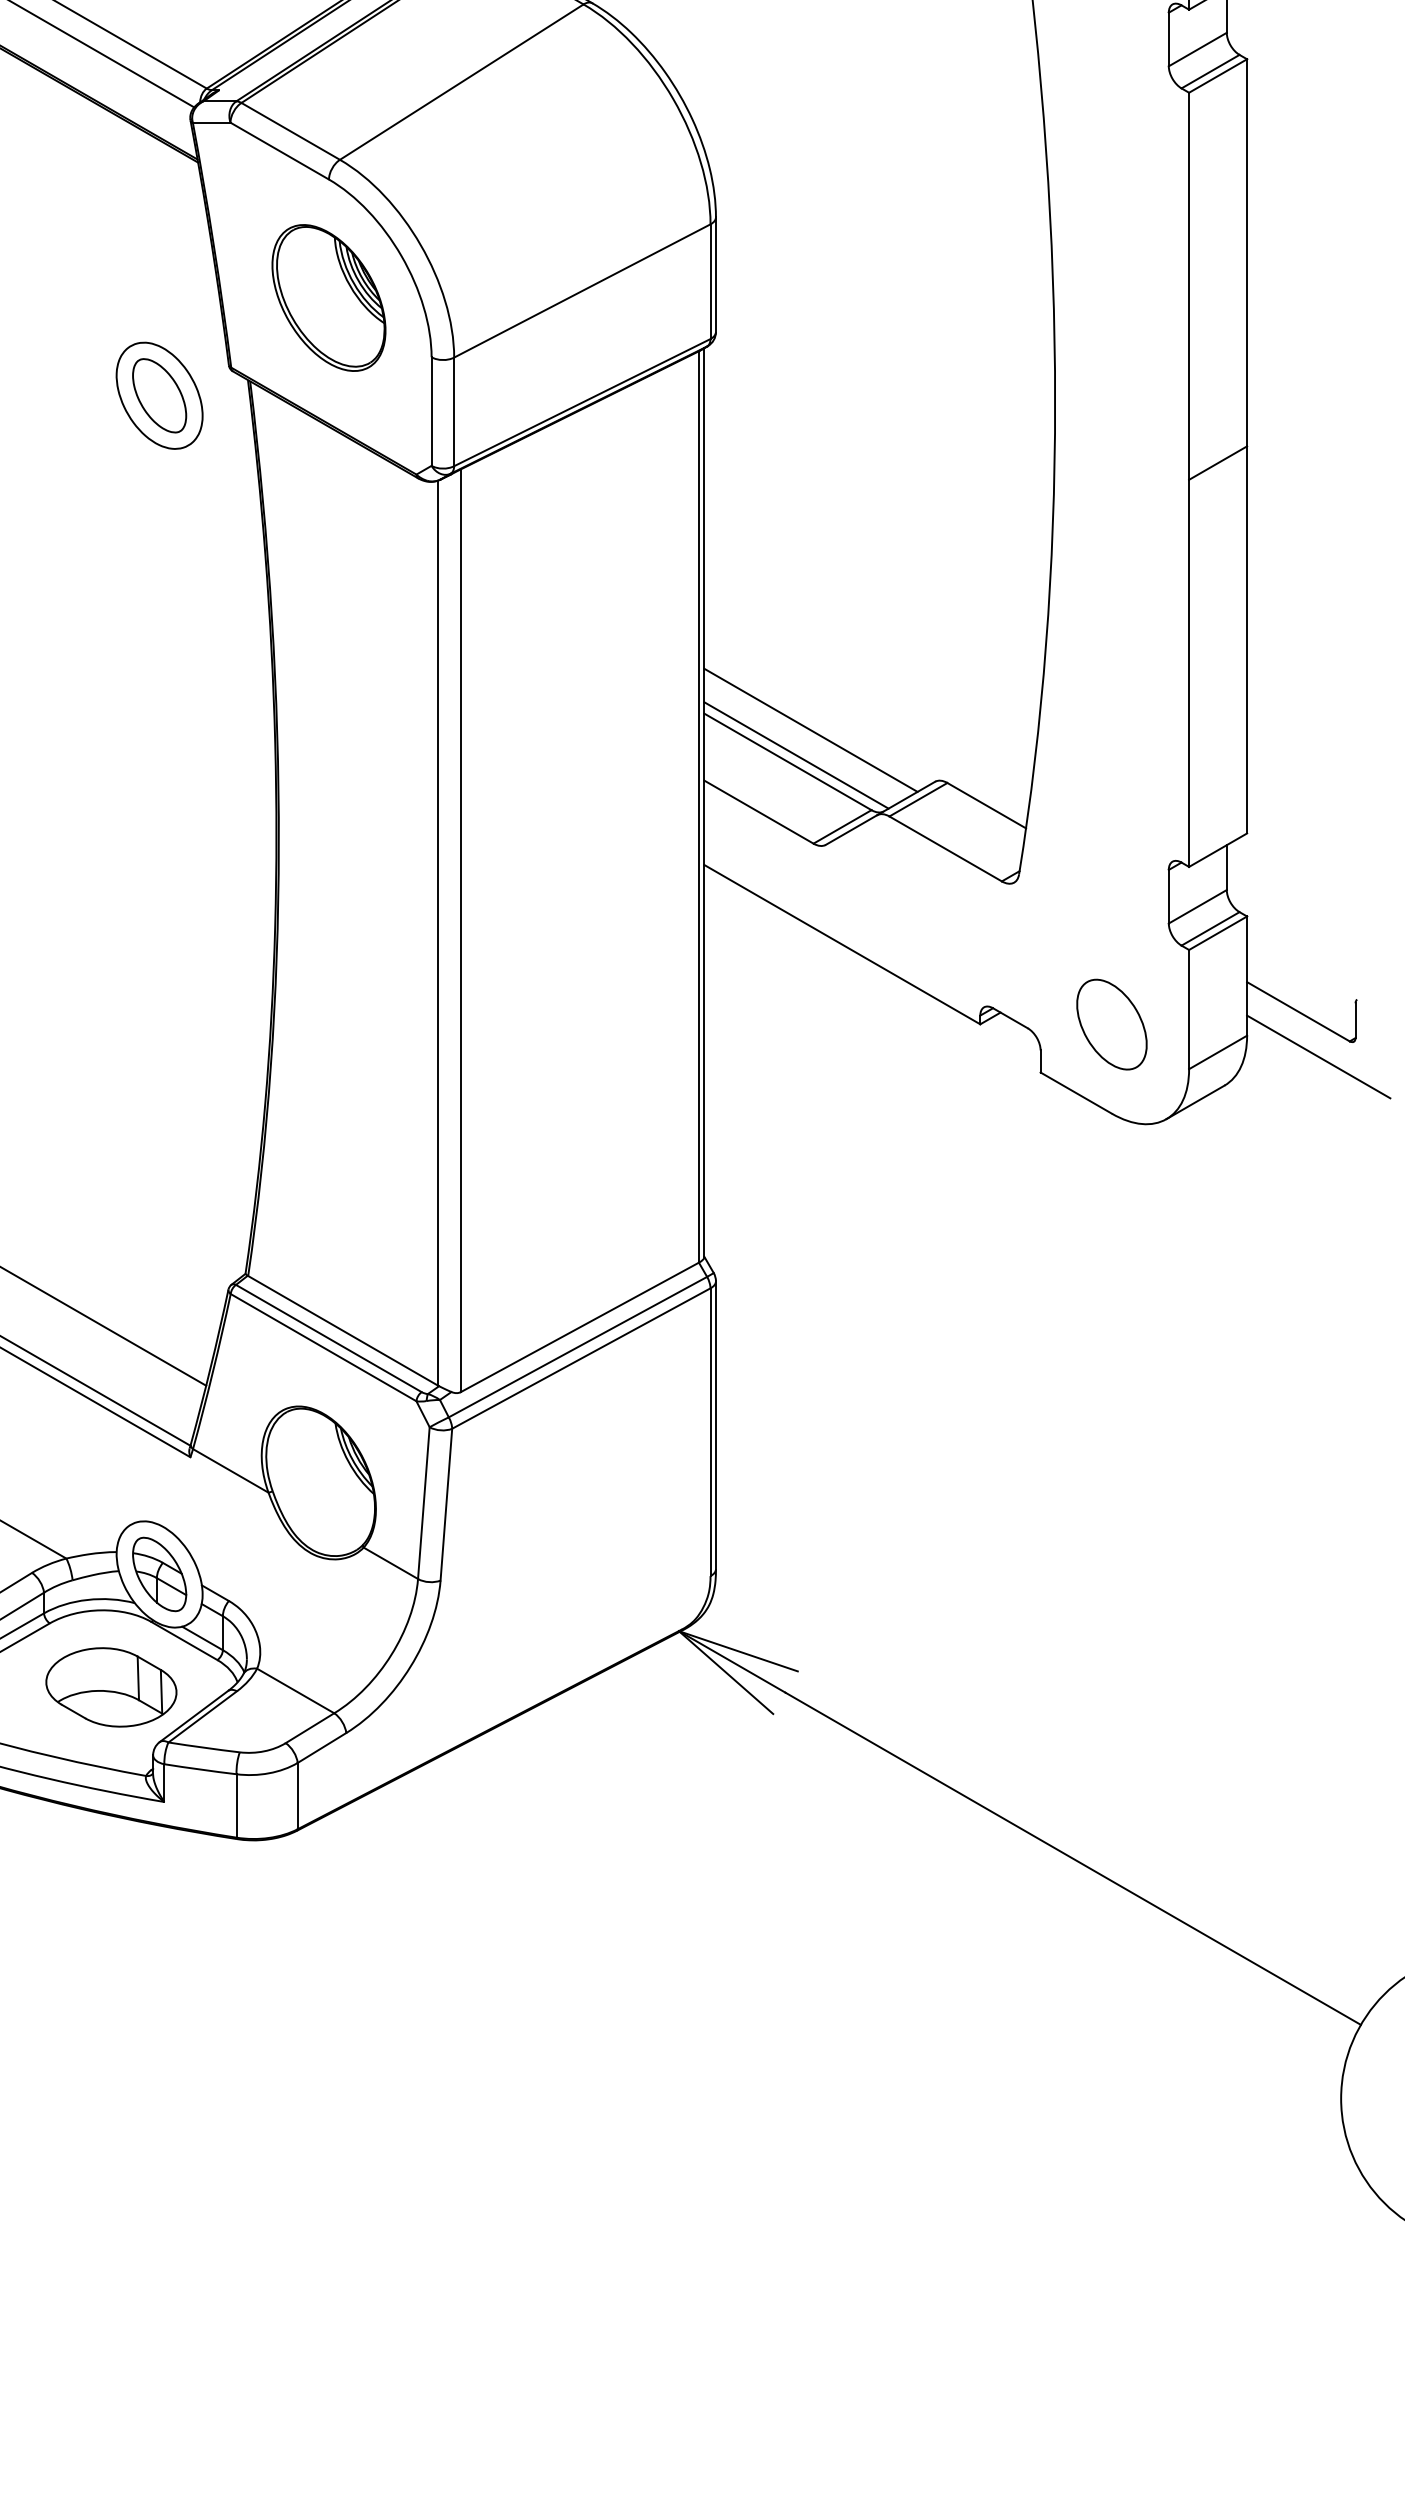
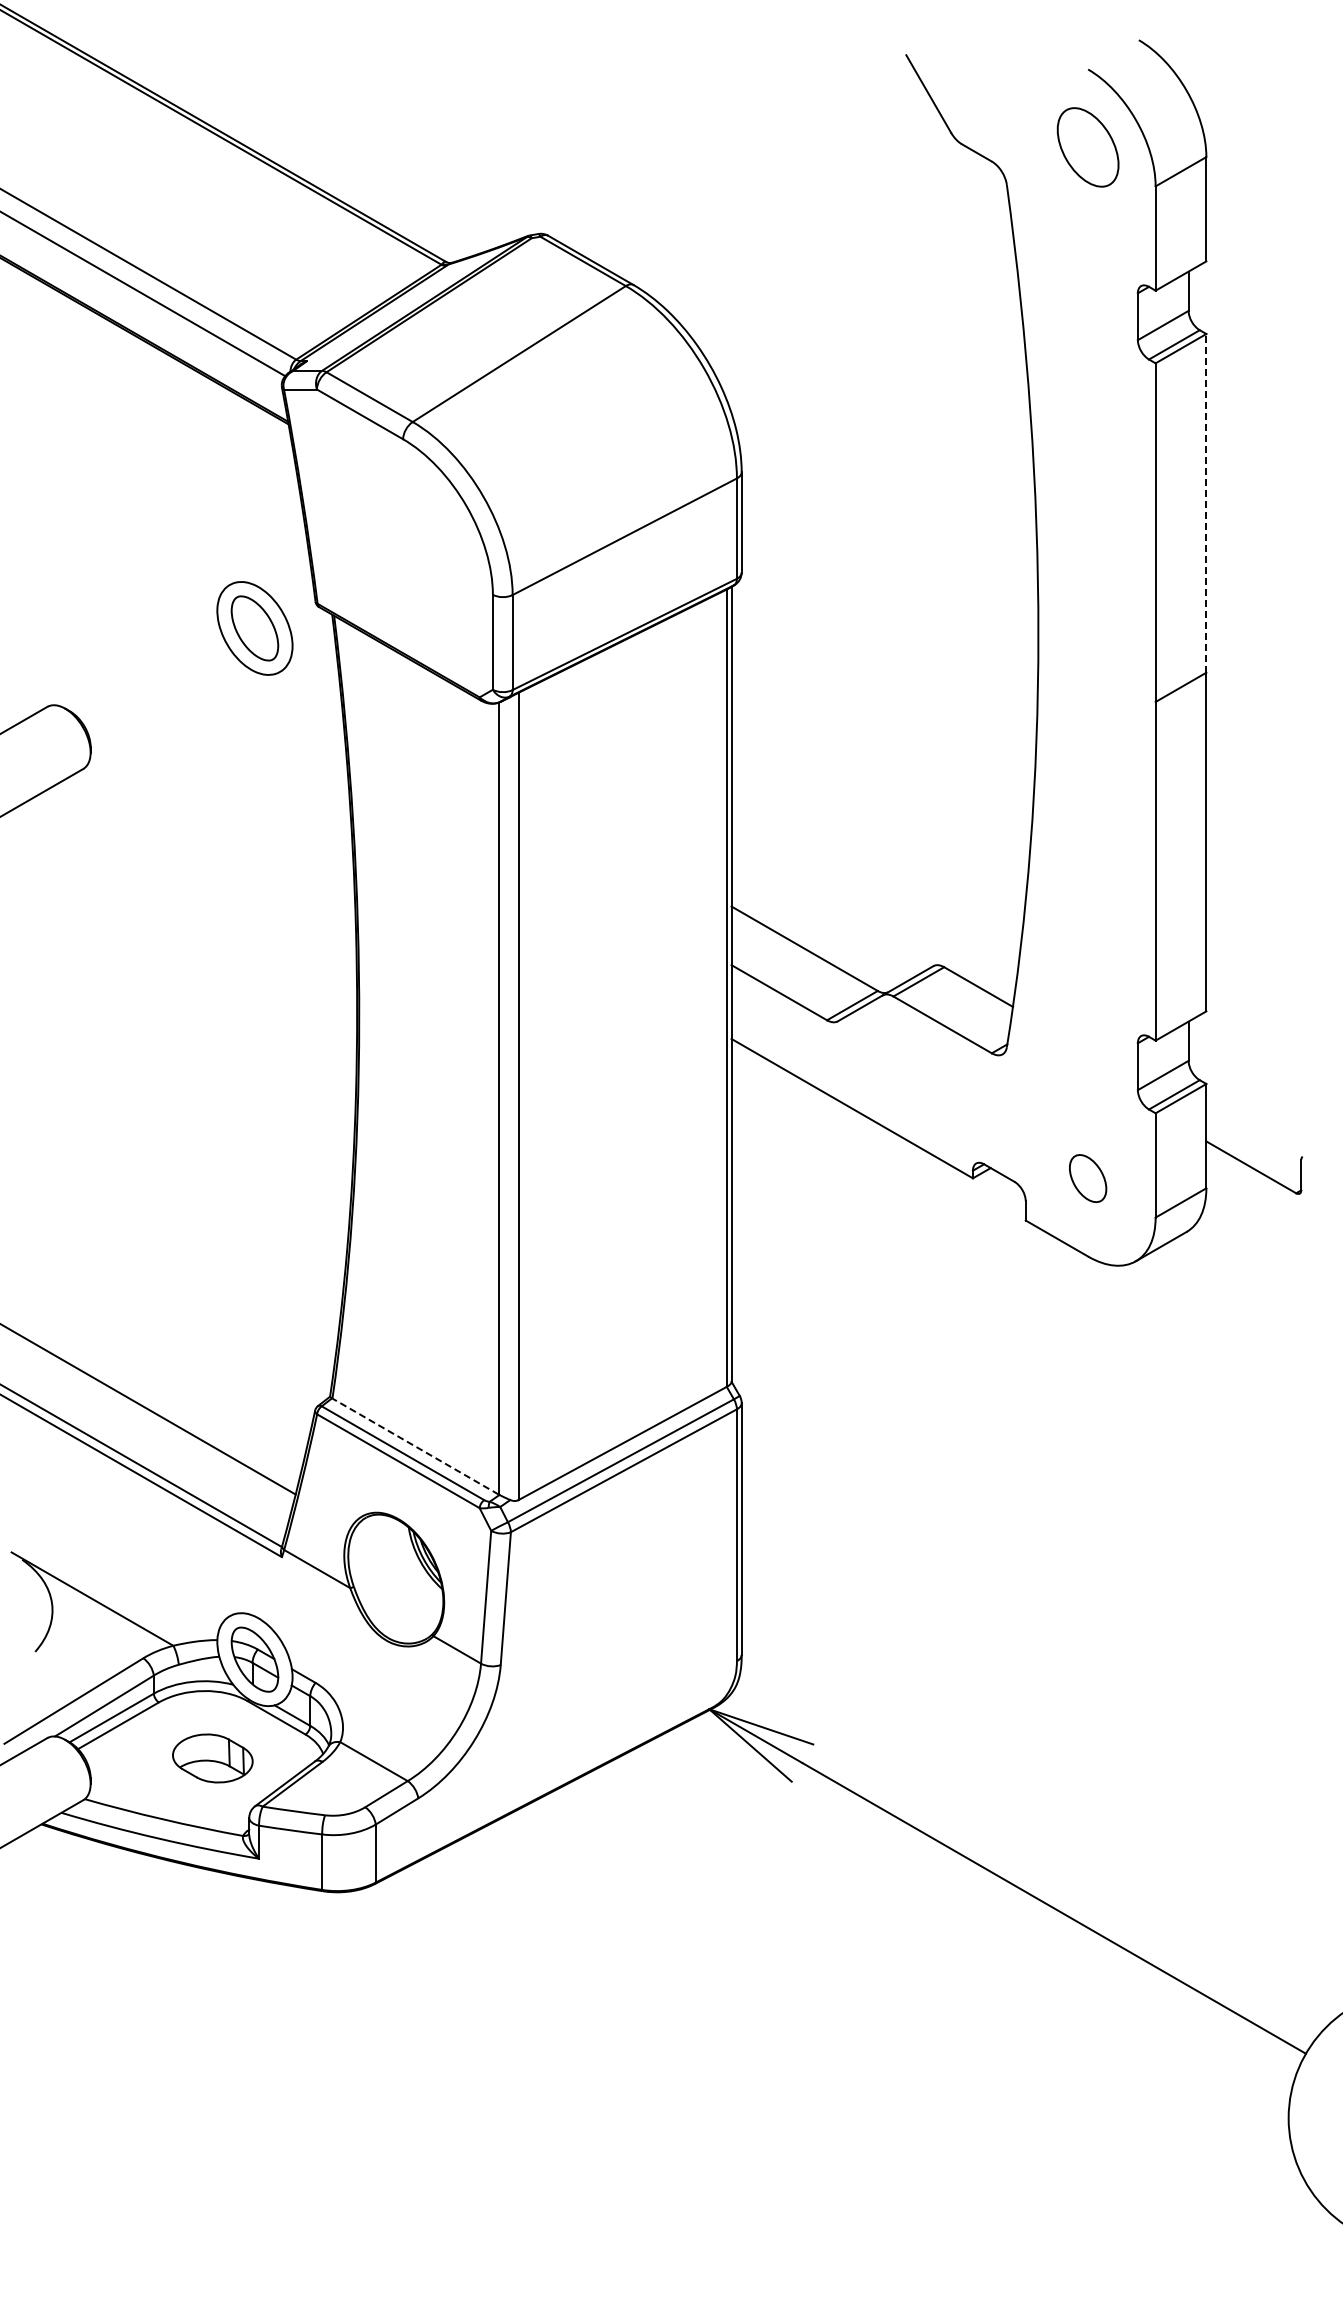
line: (1247, 251) -> (1206, 502), solid -> dashed
part: (328, 297) -> (402, 542), removed
line: (810, 730) -> (824, 921), removed
line: (795, 754) -> (811, 942), removed
part: (1111, 1024) -> (1087, 1178), size x0.6
line: (1318, 1056) -> (1268, 1206), removed
line: (343, 1330) -> (415, 1446), solid -> dashed
part: (111, 1687) -> (212, 1758), size x0.7

